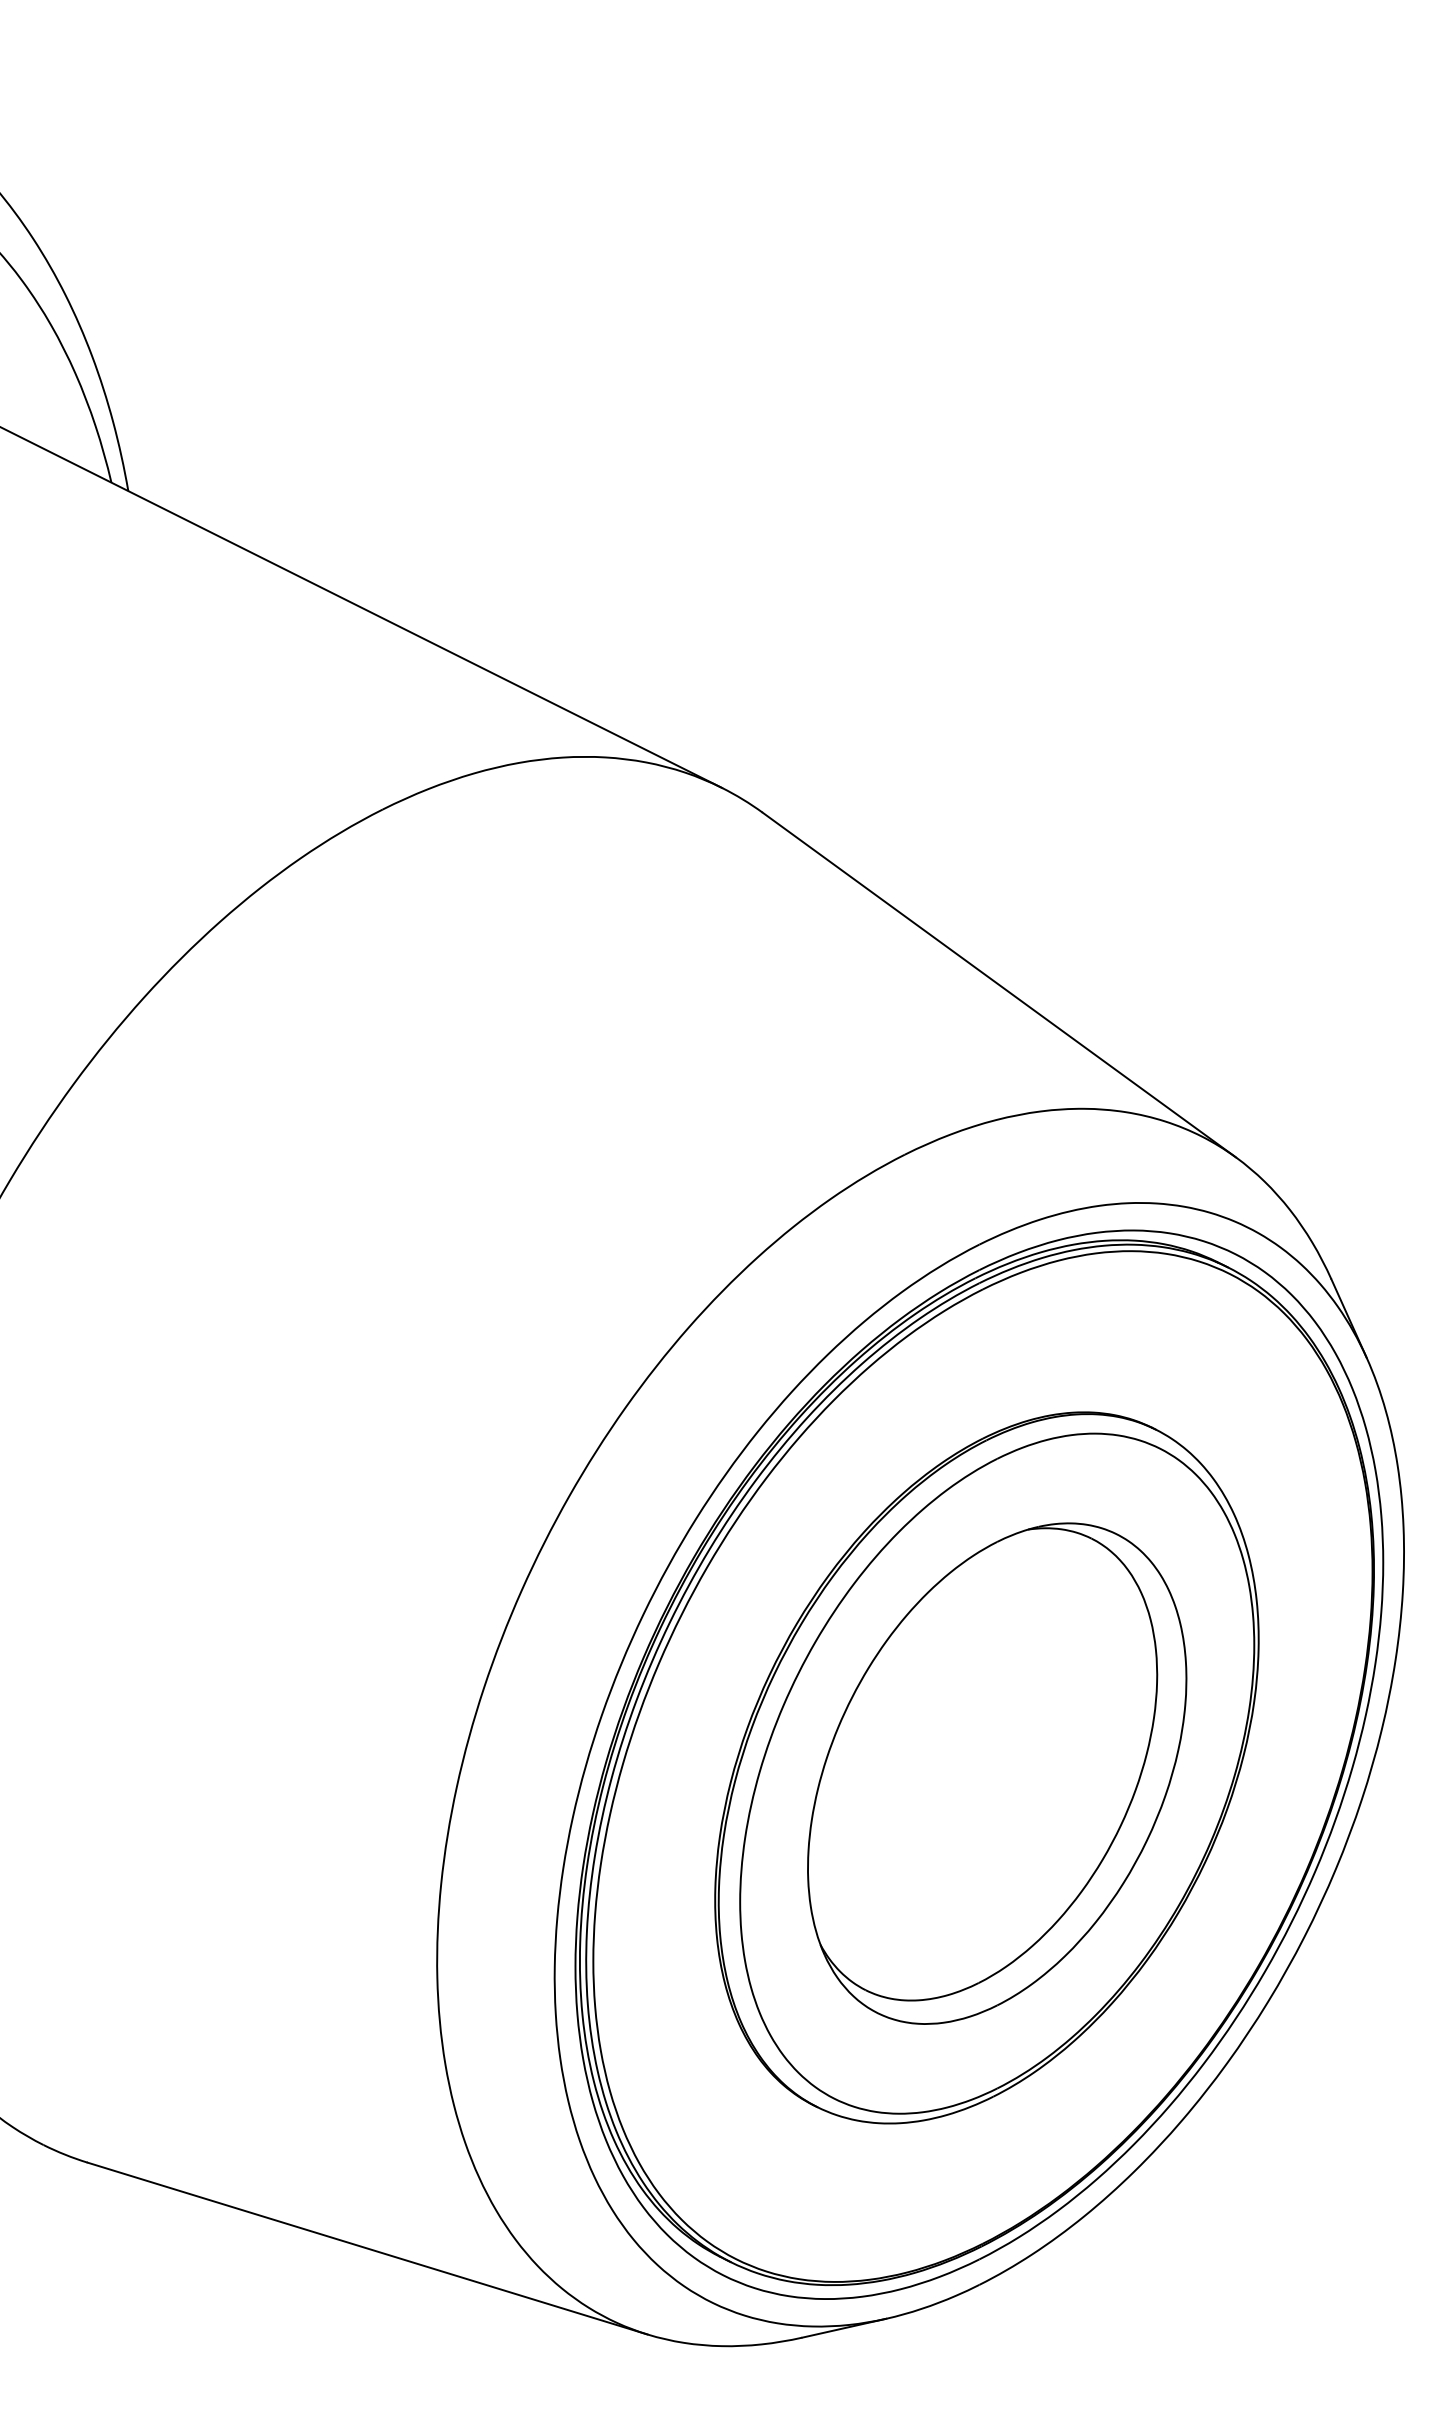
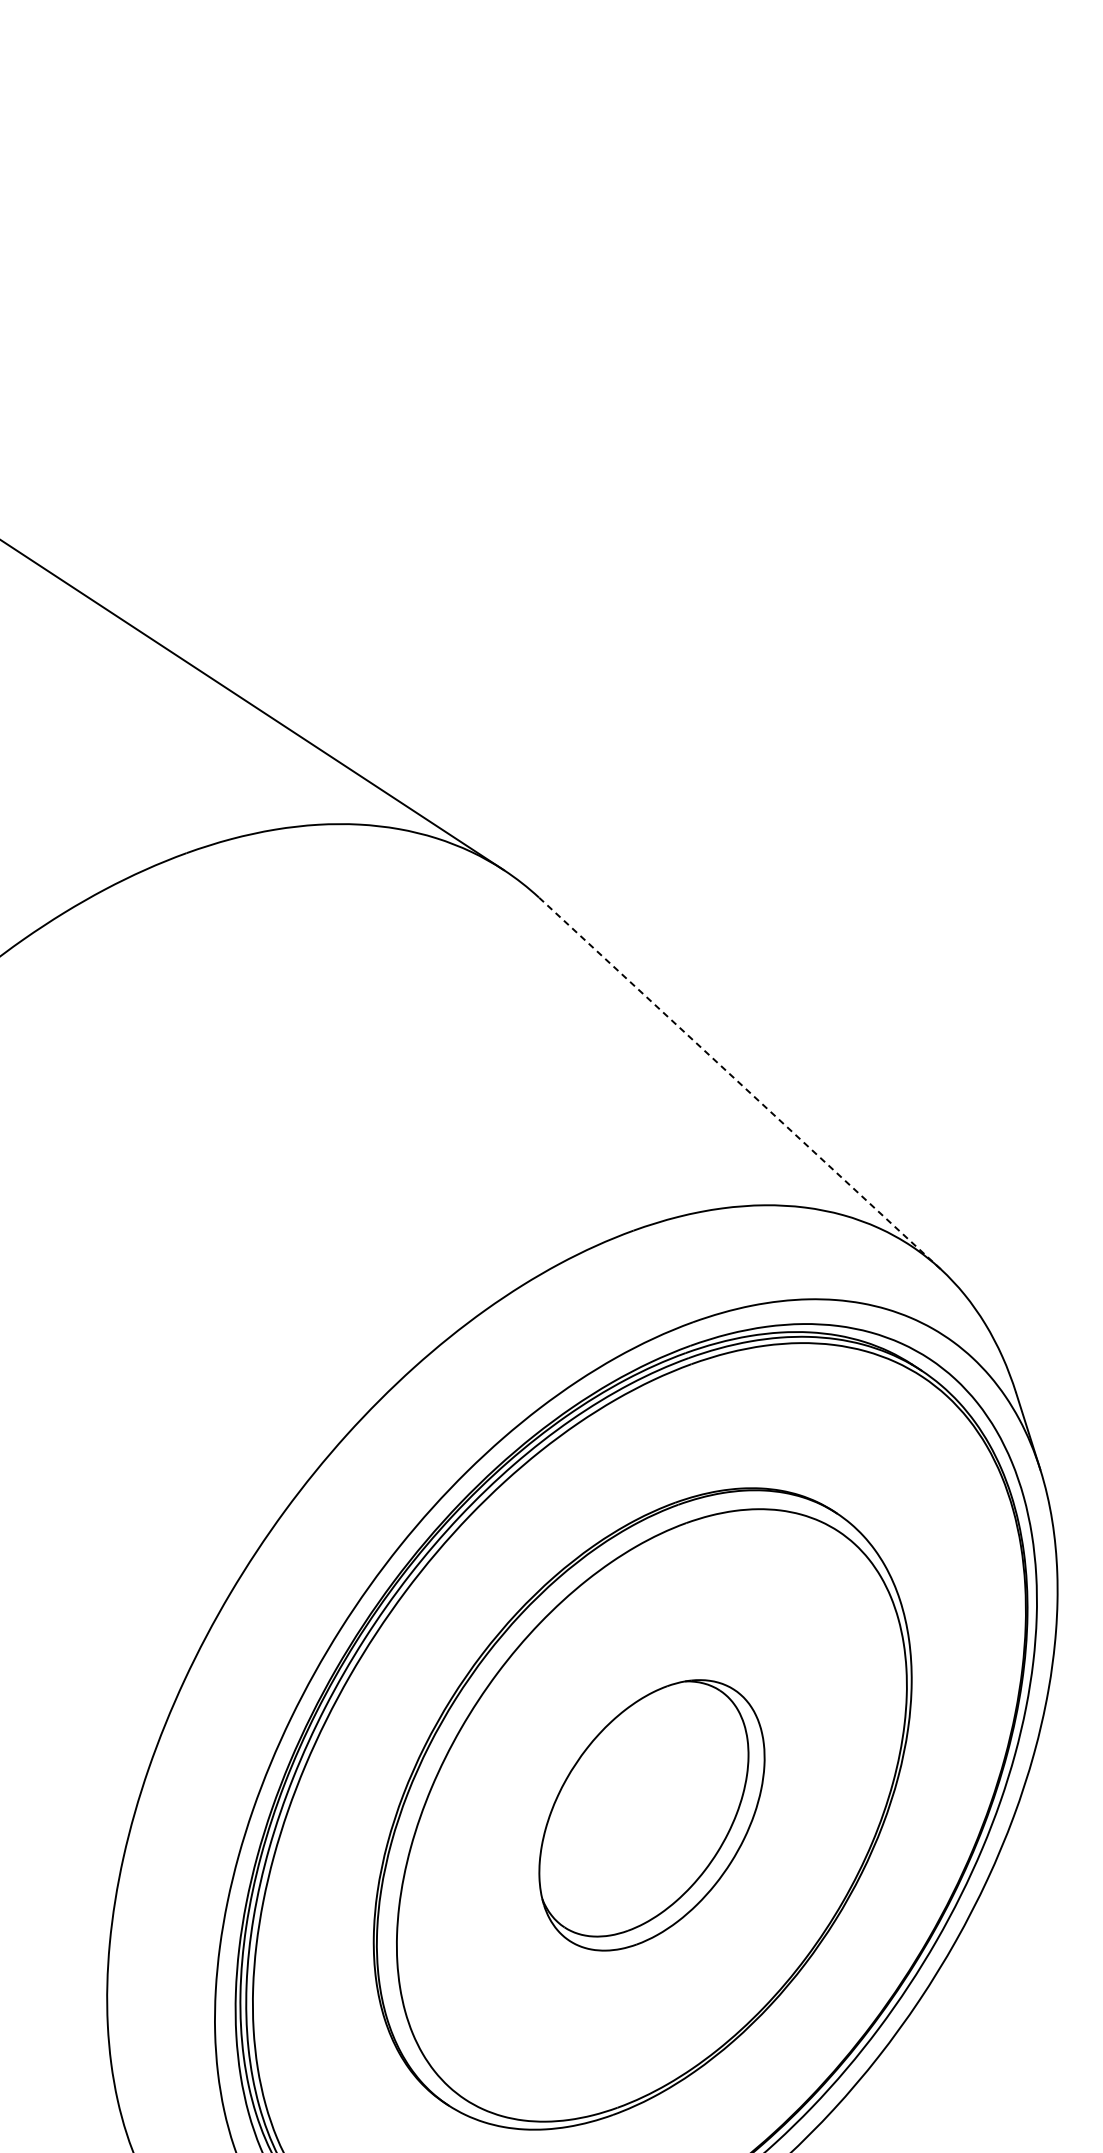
line: (999, 985) -> (739, 1083), solid -> dashed
part: (997, 1773) -> (652, 1815), size x0.6

